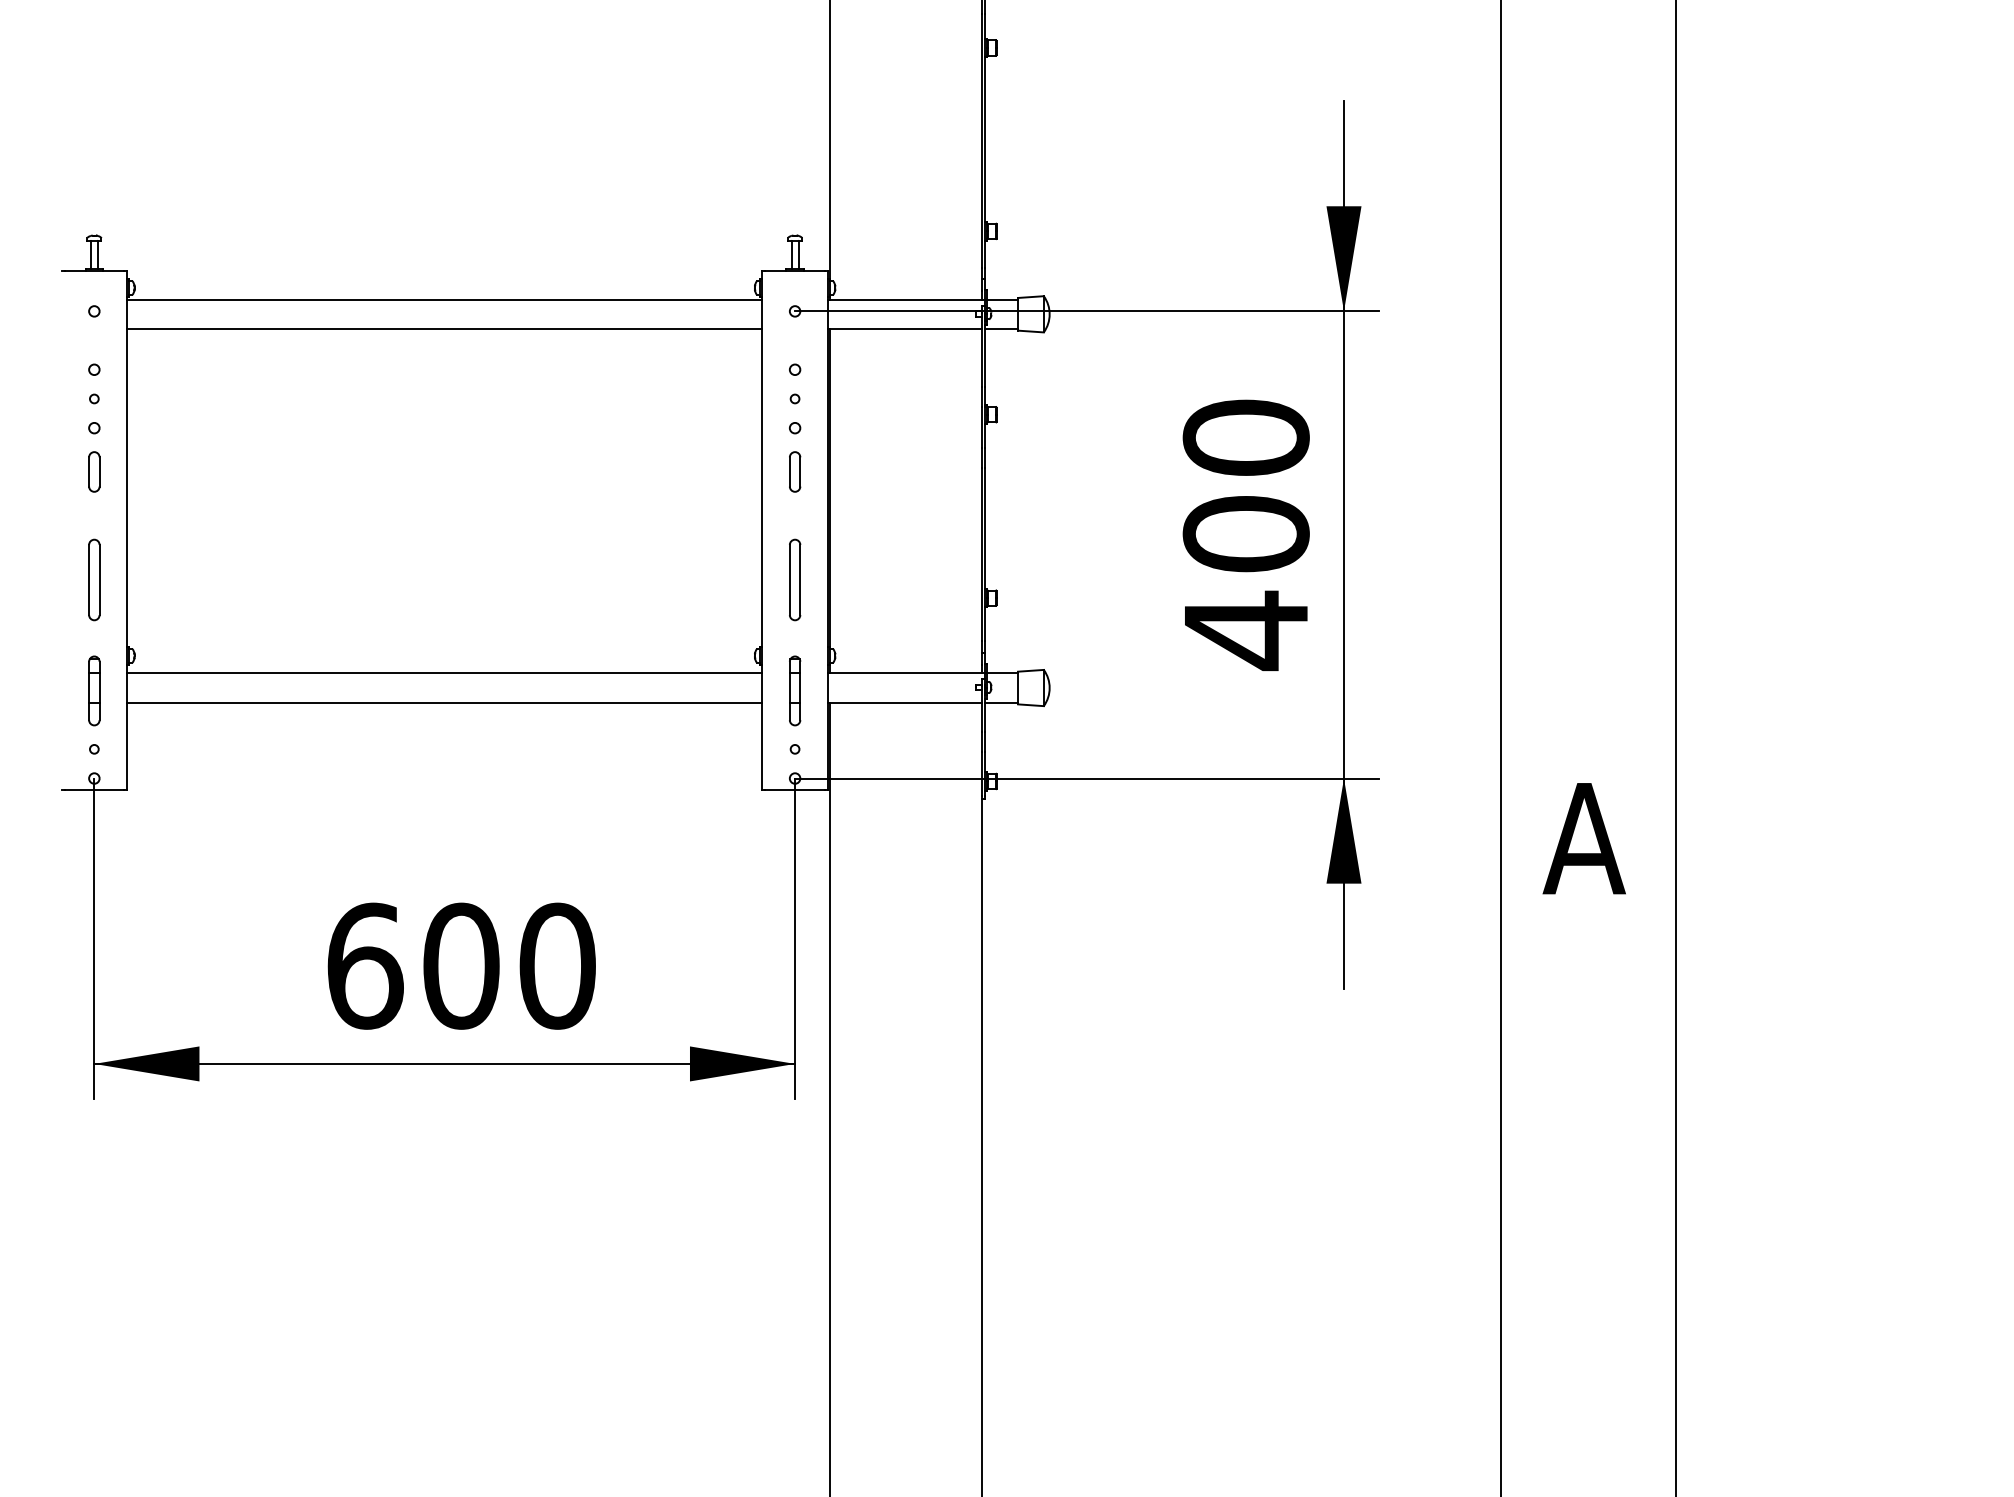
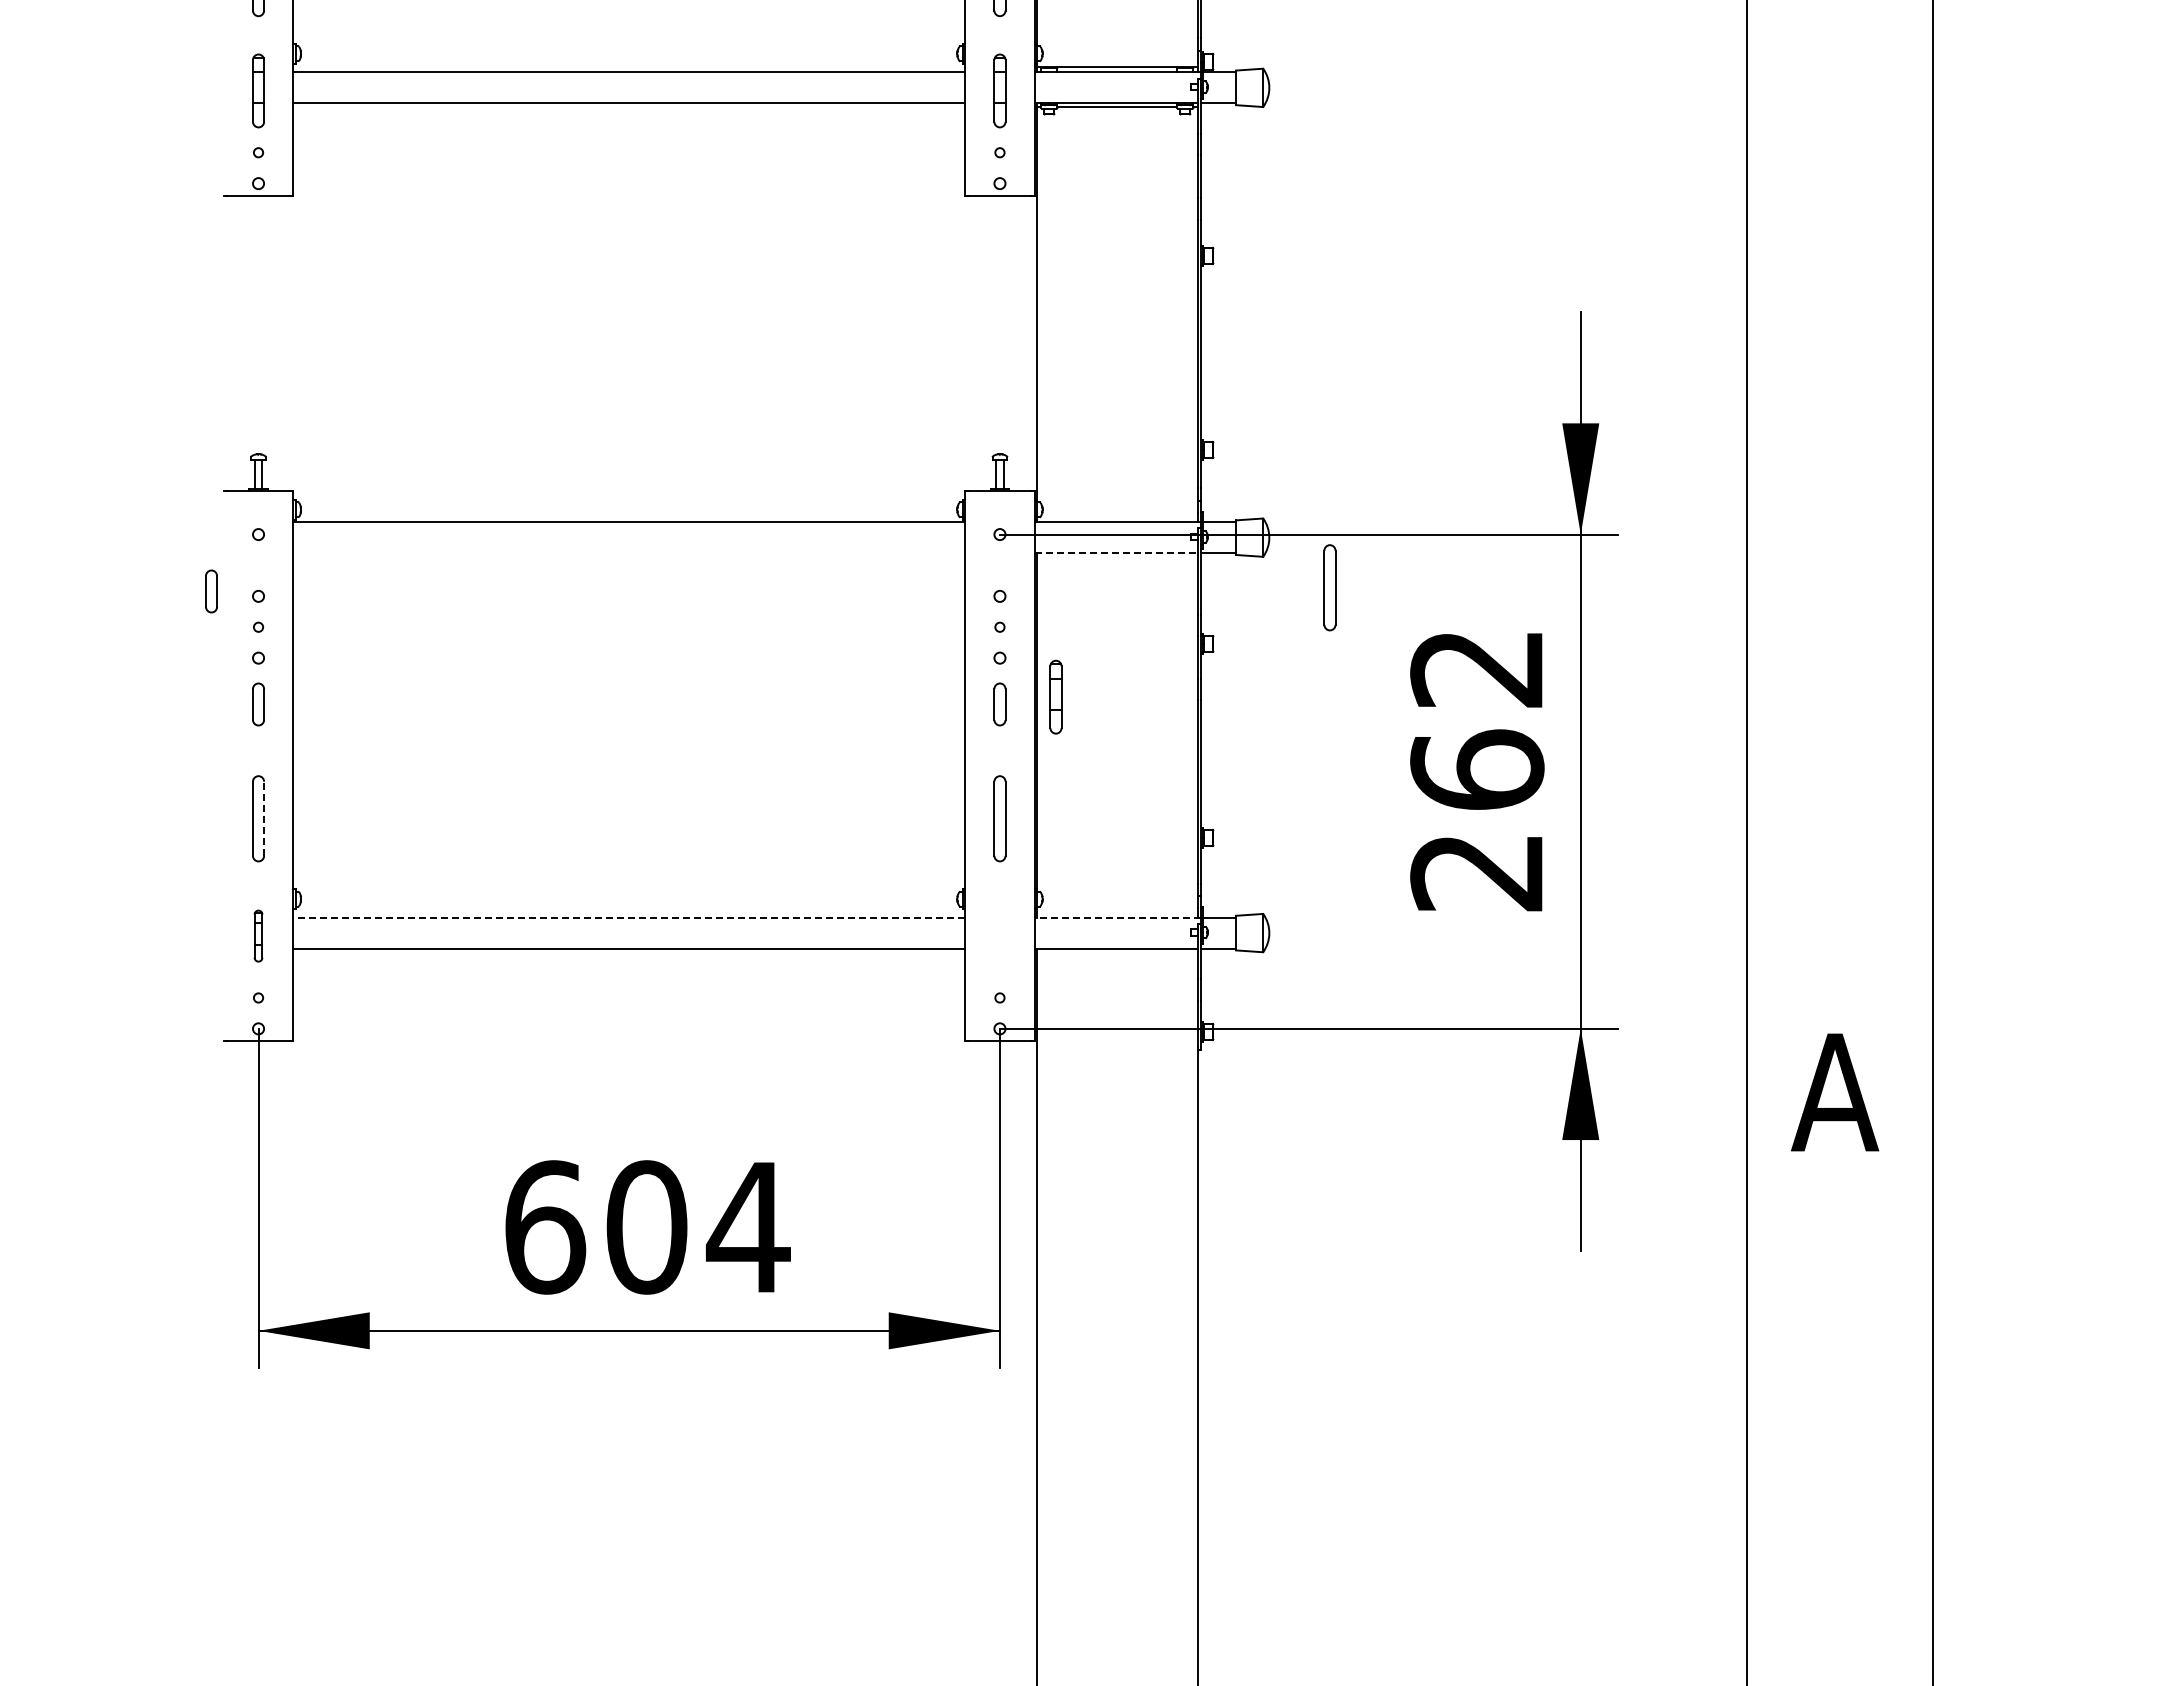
line: (444, 329) -> (629, 553), removed
line: (905, 329) -> (1116, 553), solid -> dashed
part: (1106, 361) -> (1329, 587), added
part: (49, 365) -> (211, 591), added
text: (1246, 535) -> (1477, 771), 400 -> 262
line: (99, 579) -> (264, 818), solid -> dashed
line: (444, 673) -> (628, 917), solid -> dashed
line: (906, 673) -> (1117, 917), solid -> dashed
part: (94, 690) -> (258, 935), size x0.7
part: (794, 690) -> (1055, 696), moved
text: (556, 966) -> (747, 1227), 600 -> 604

